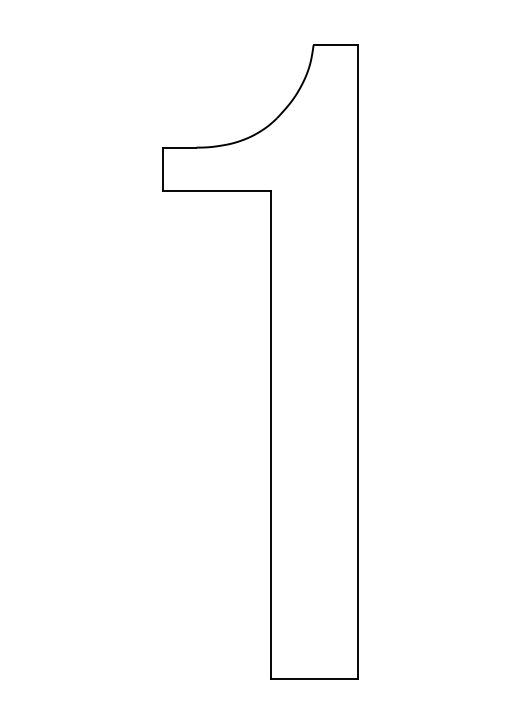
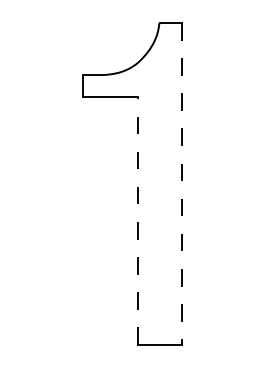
line: (356, 362) -> (181, 184), solid -> dashed
line: (270, 433) -> (137, 220), solid -> dashed

